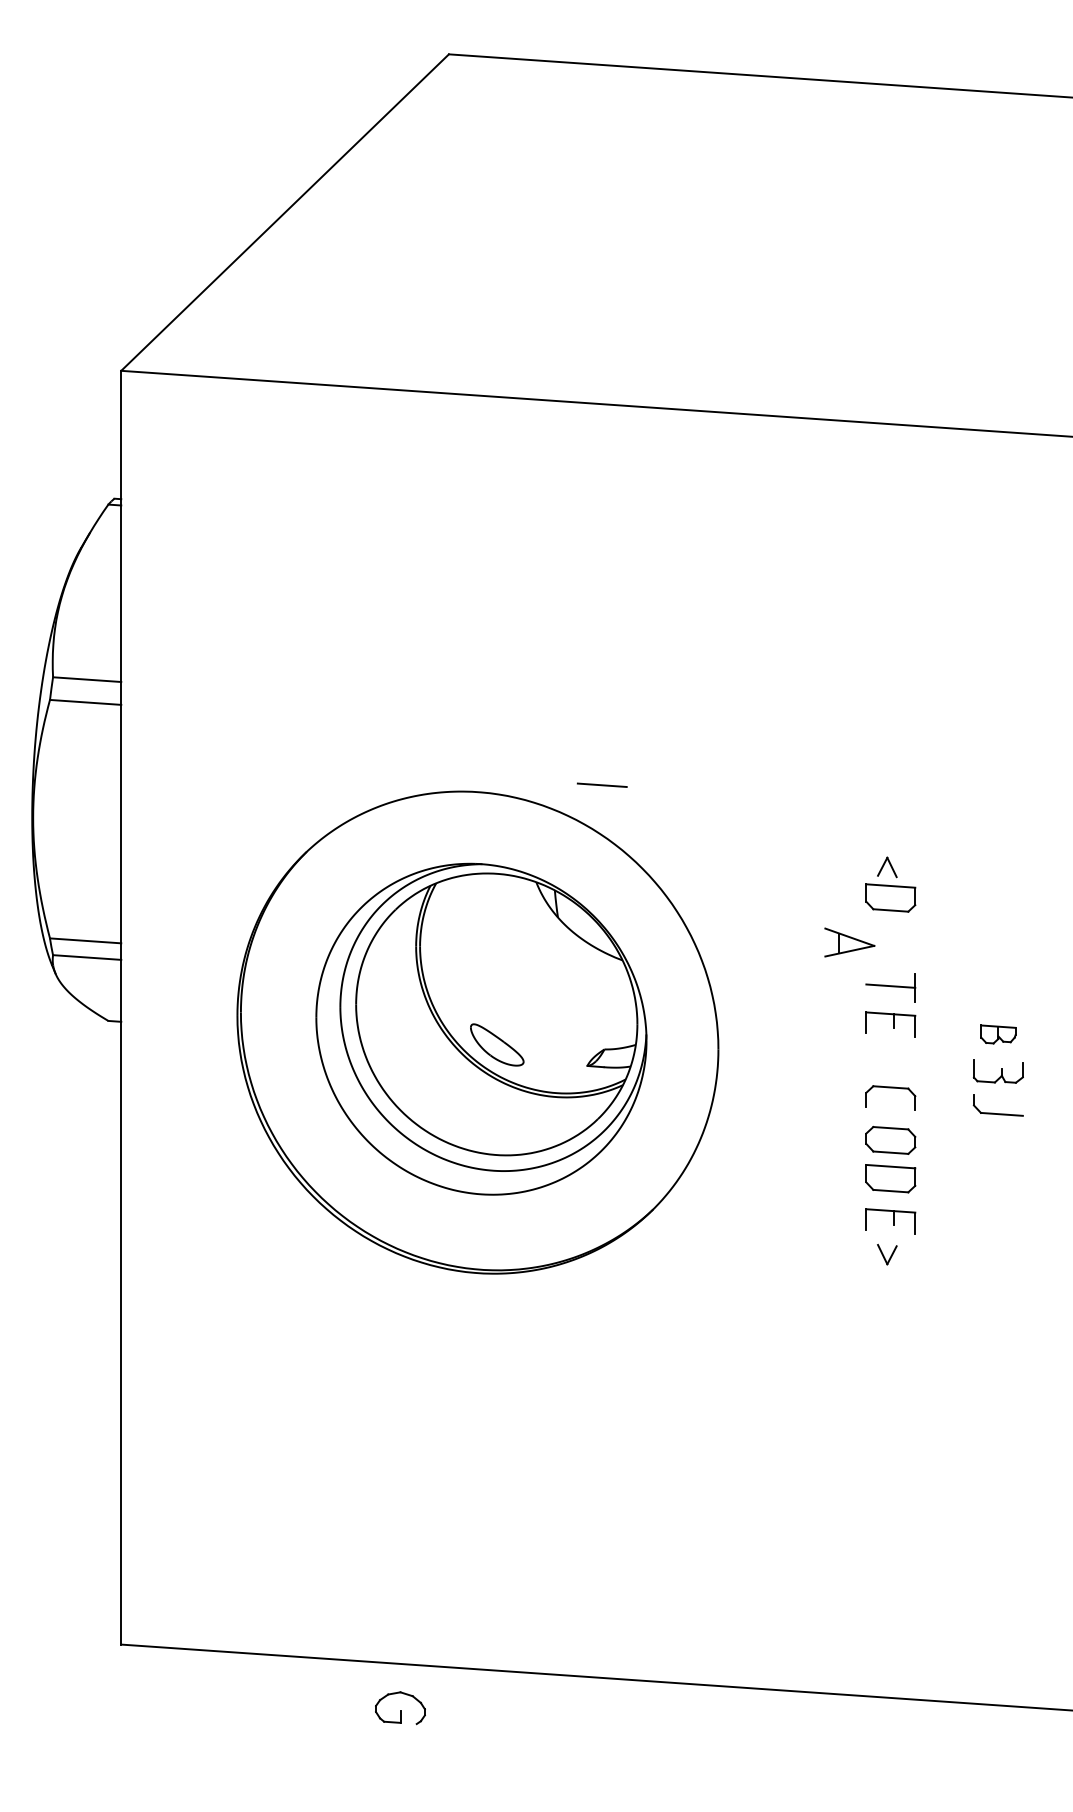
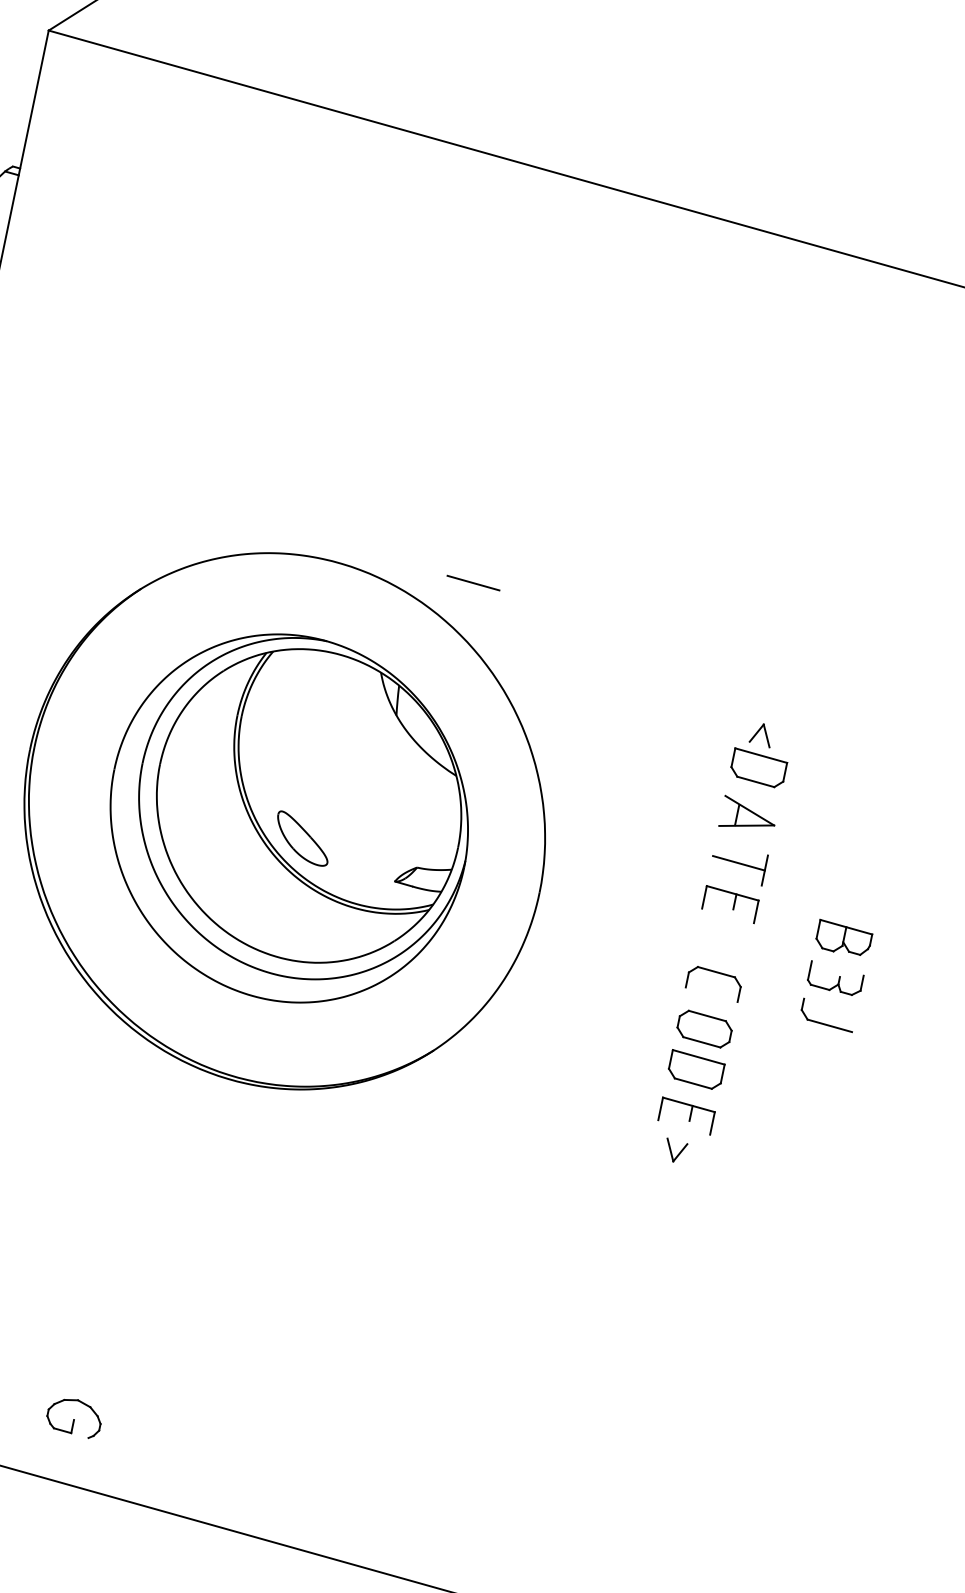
part: (849, 942) -> (748, 816), moved
part: (998, 1034) -> (843, 939), size x1.43
part: (400, 1708) -> (74, 1417), moved

